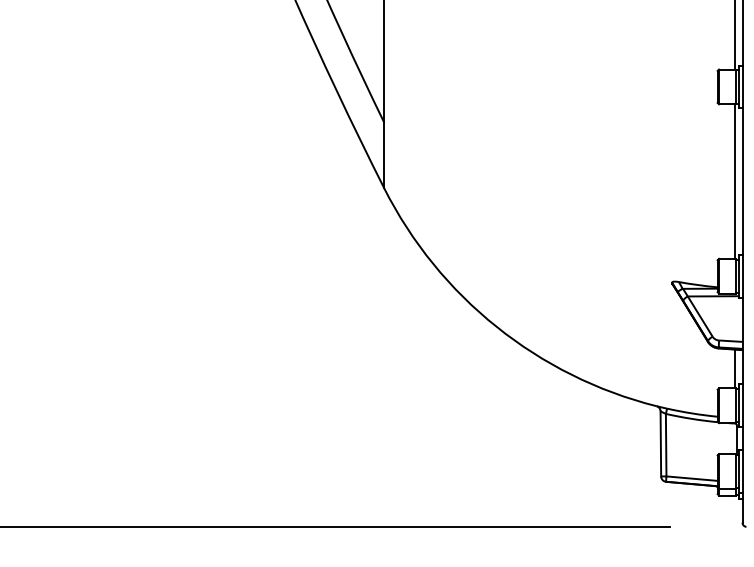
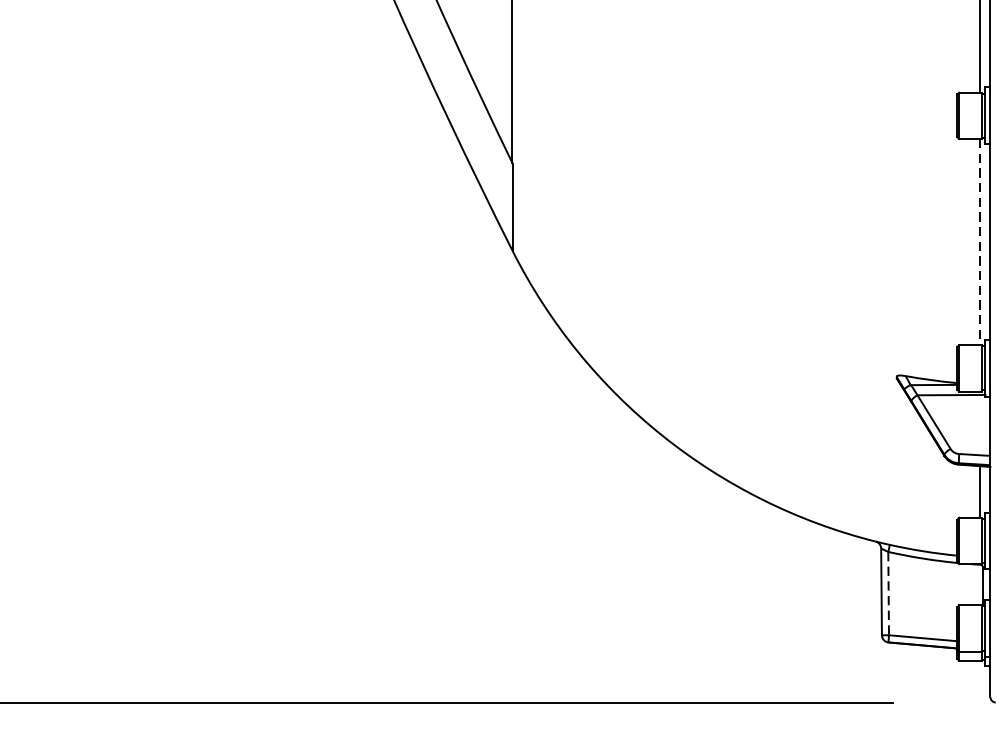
line: (734, 182) -> (979, 243), solid -> dashed
line: (666, 445) -> (889, 594), solid -> dashed

